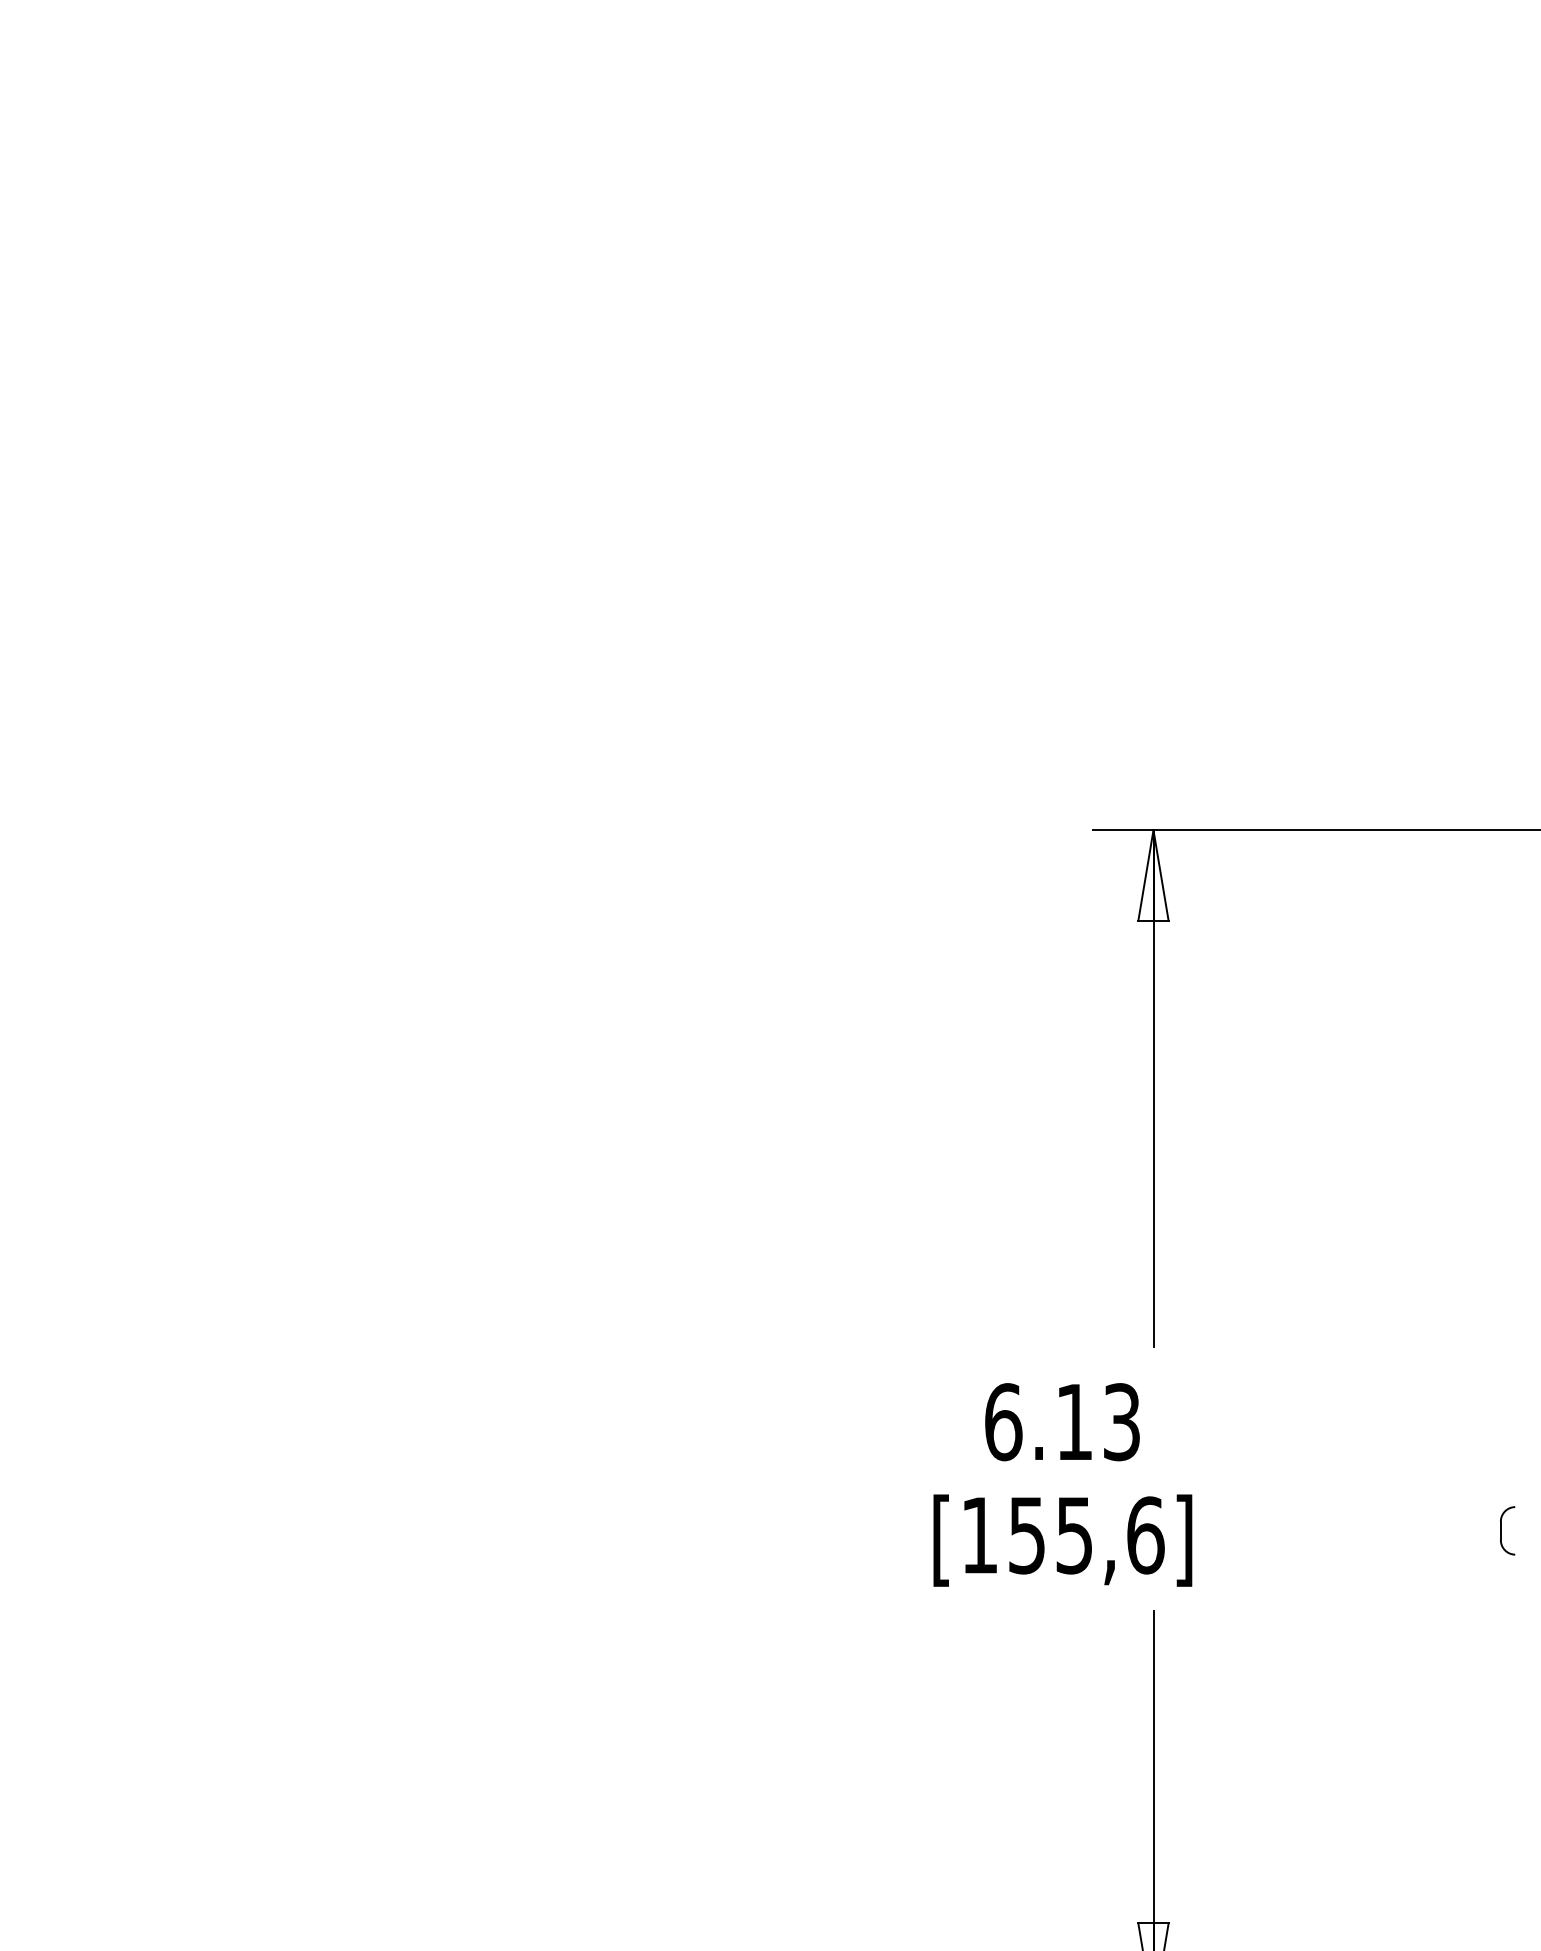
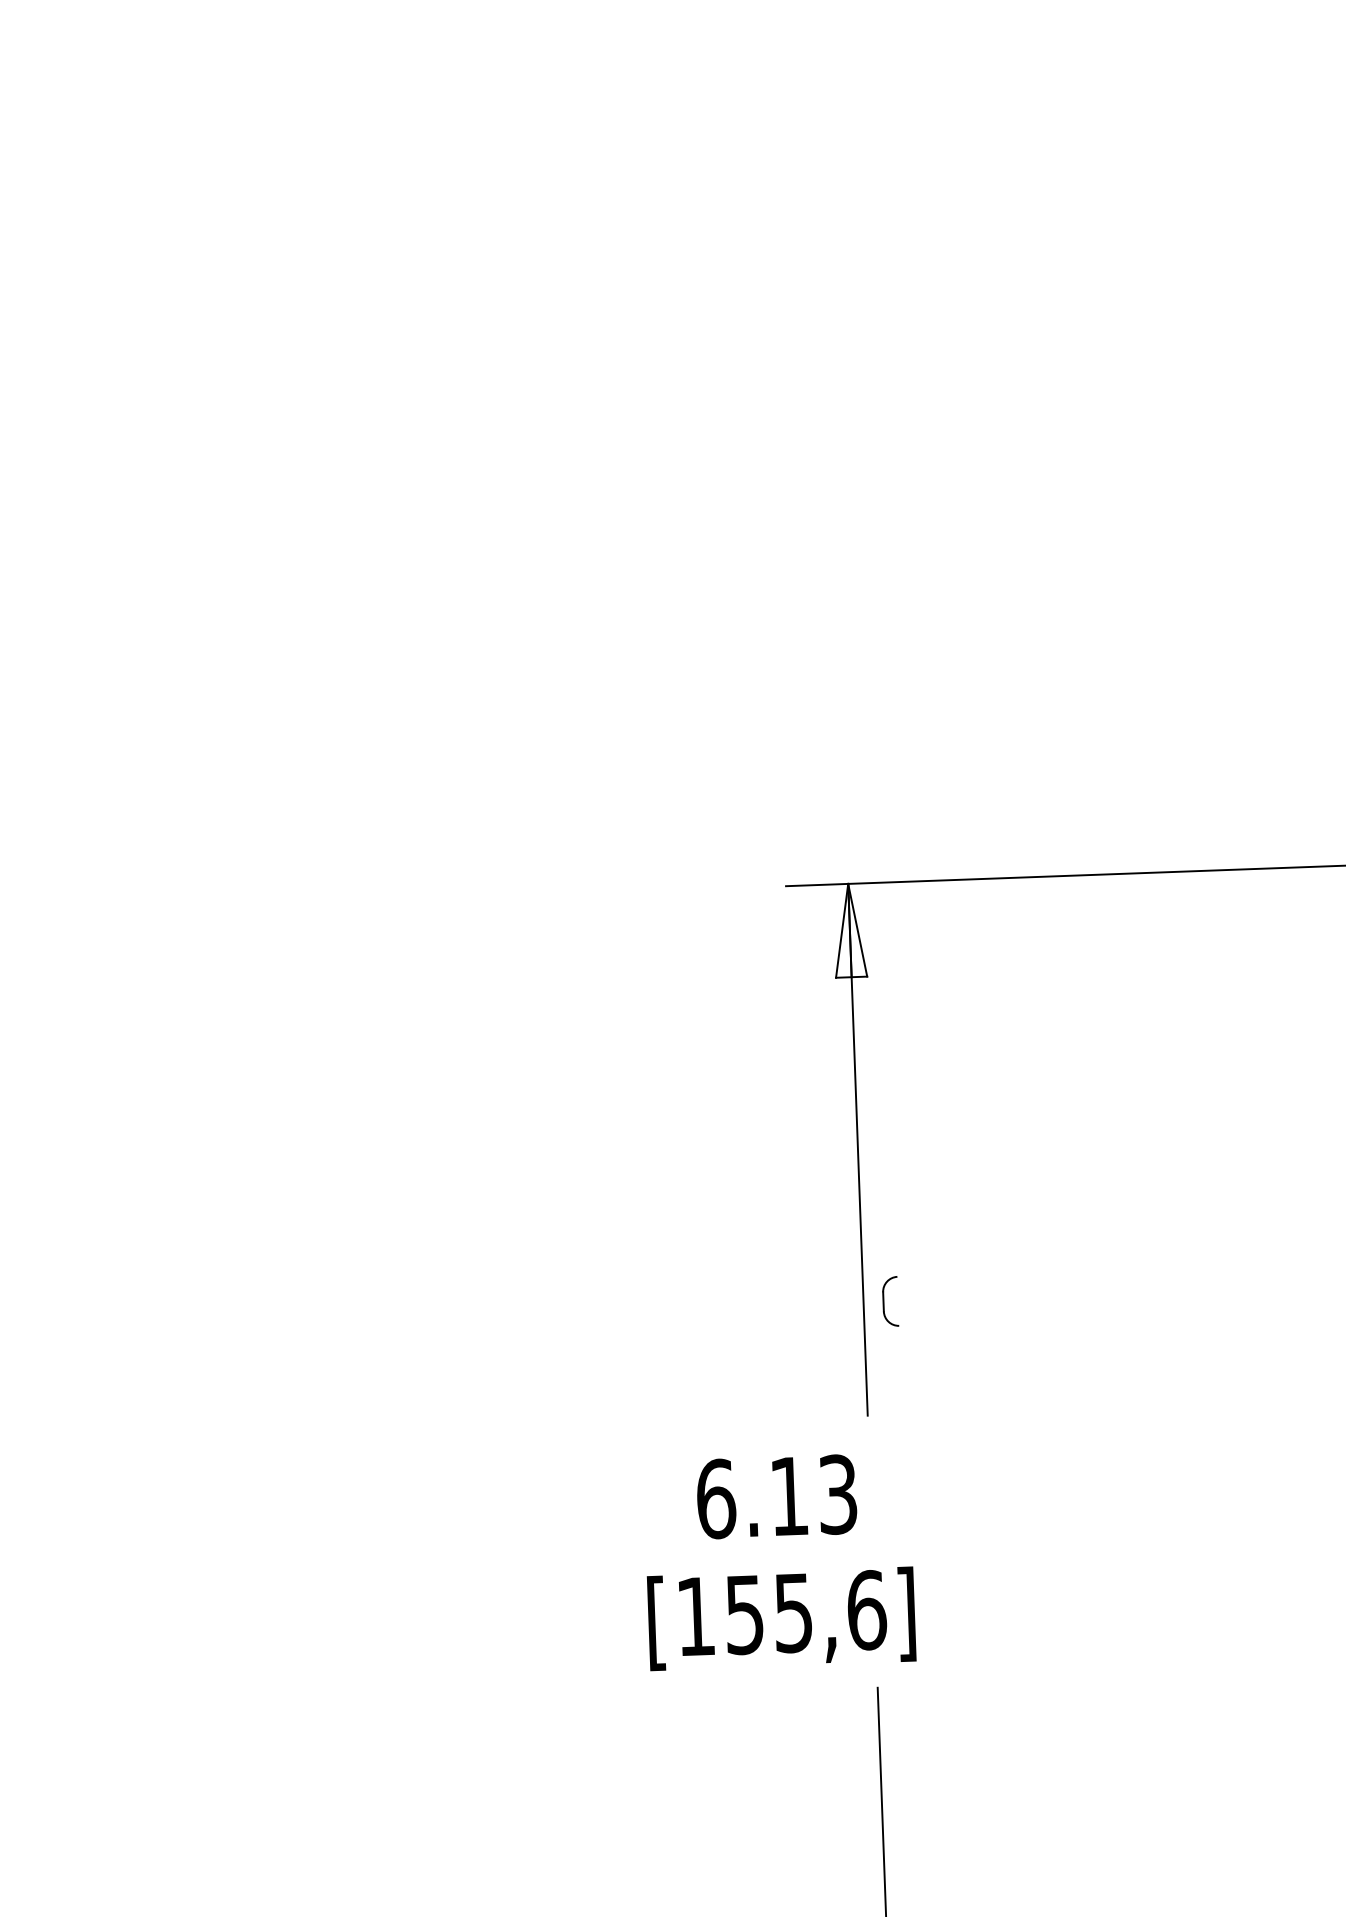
part: (1507, 1530) -> (890, 1301), moved

